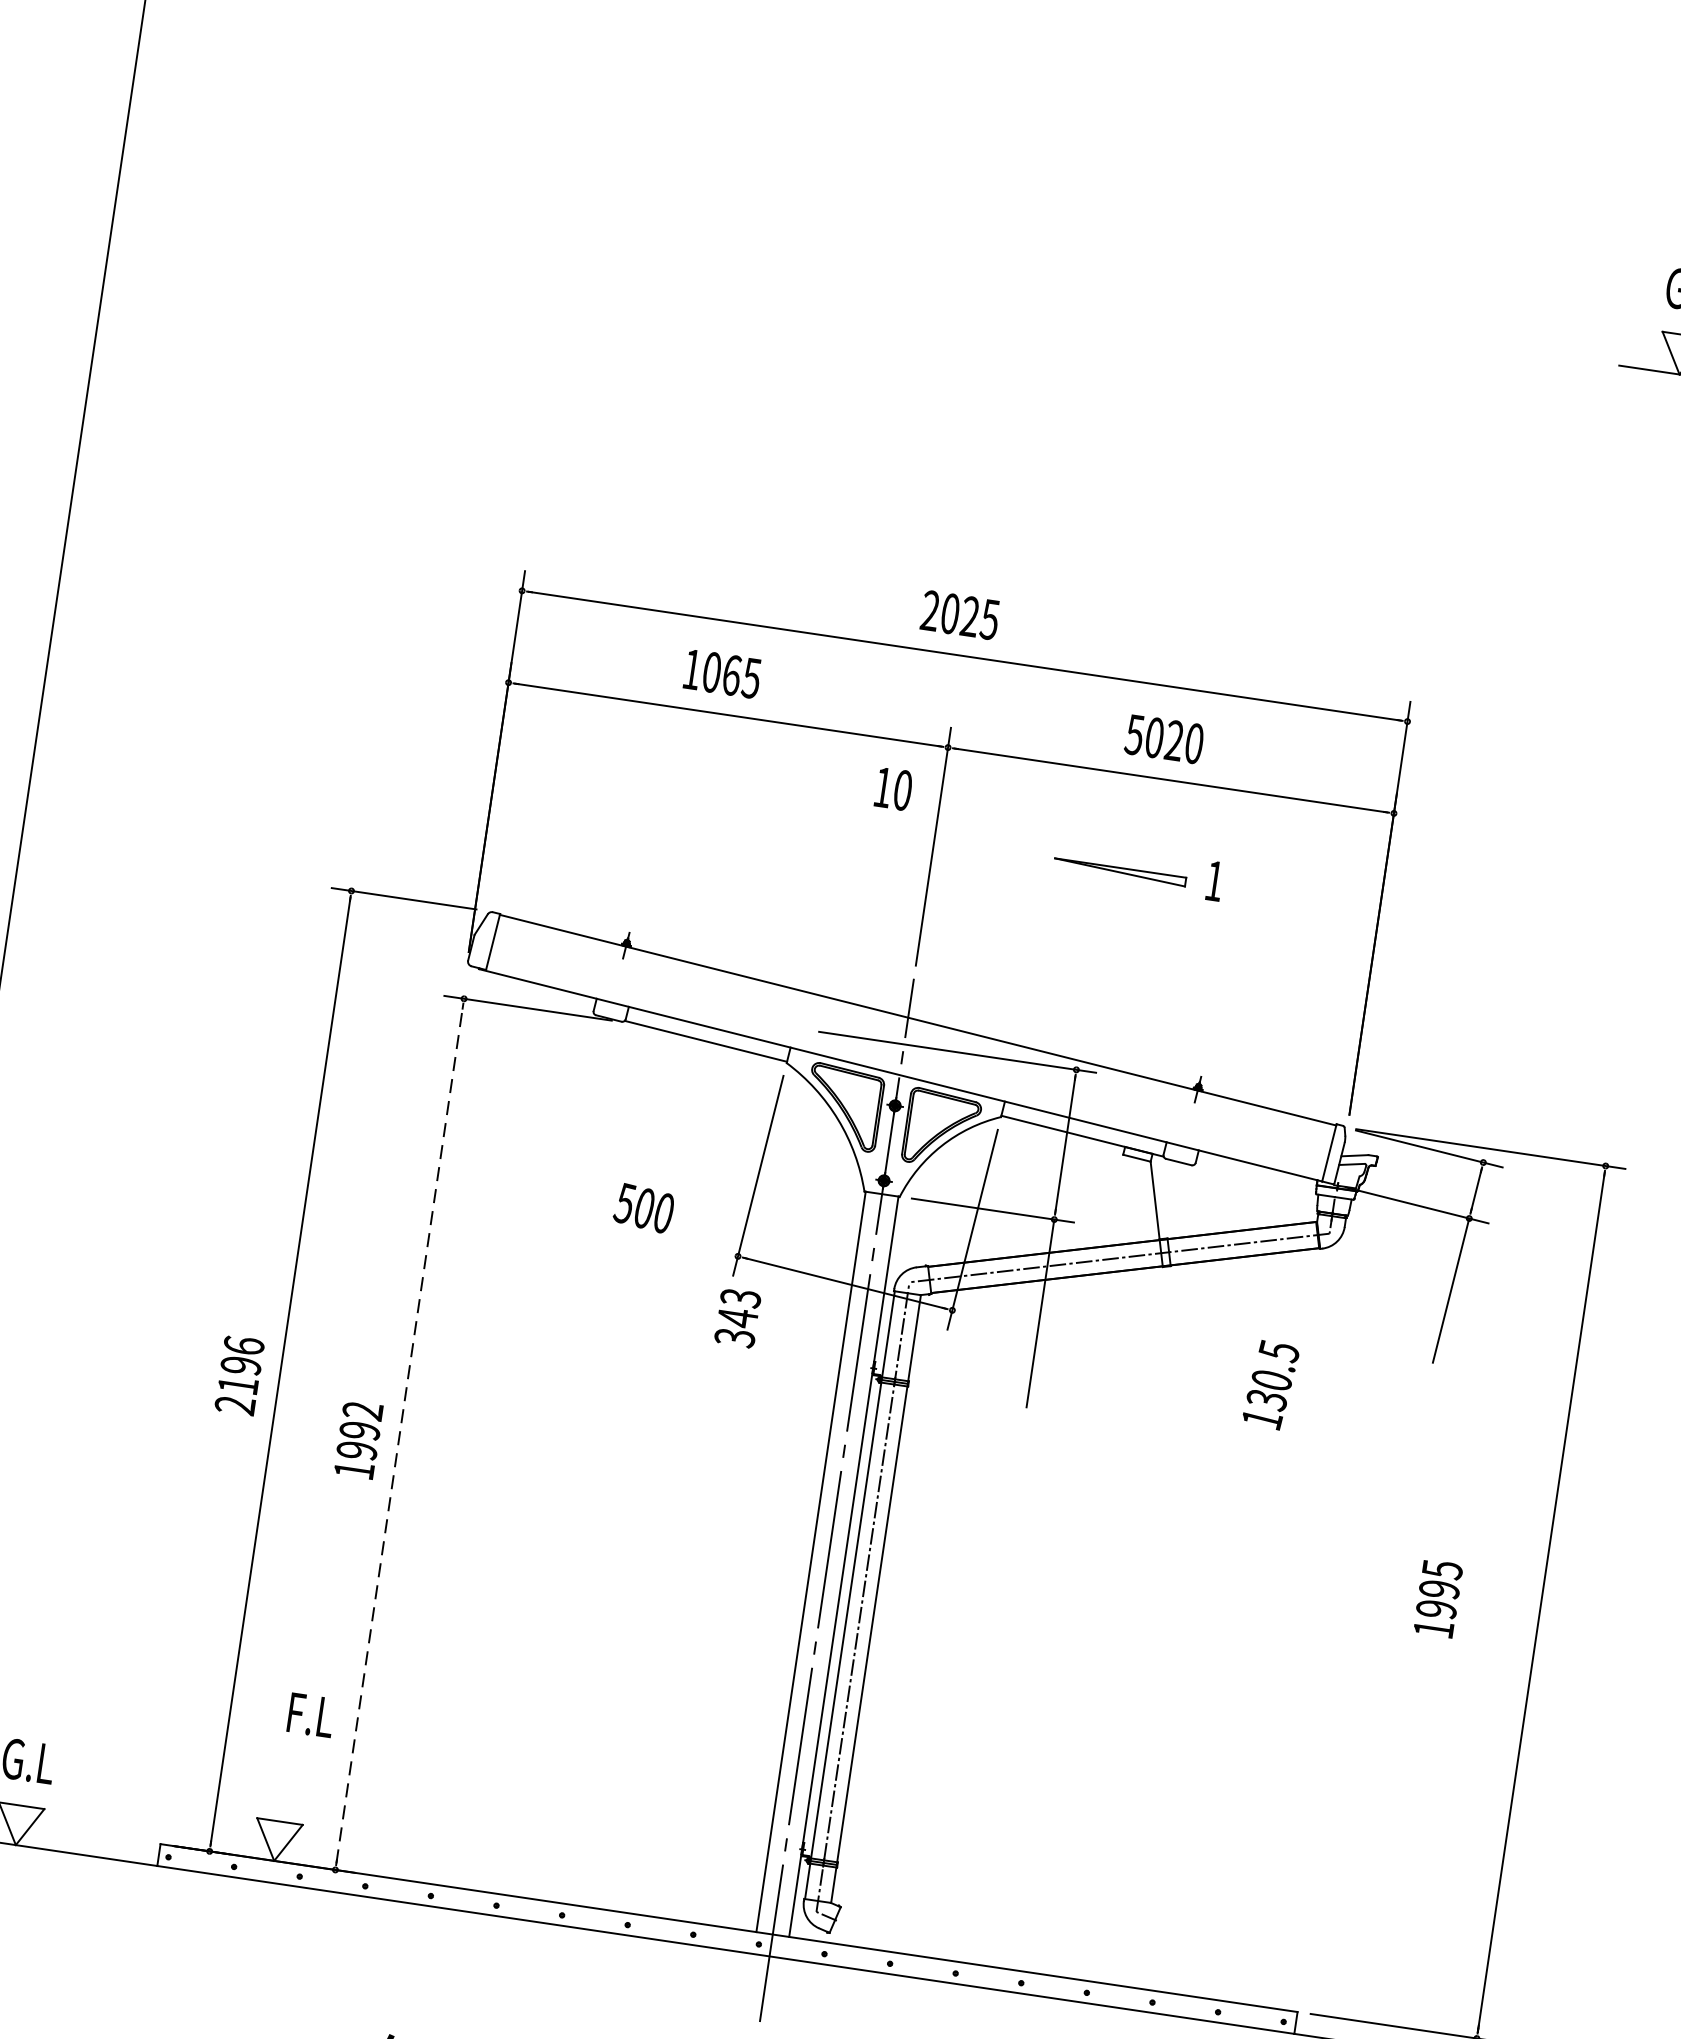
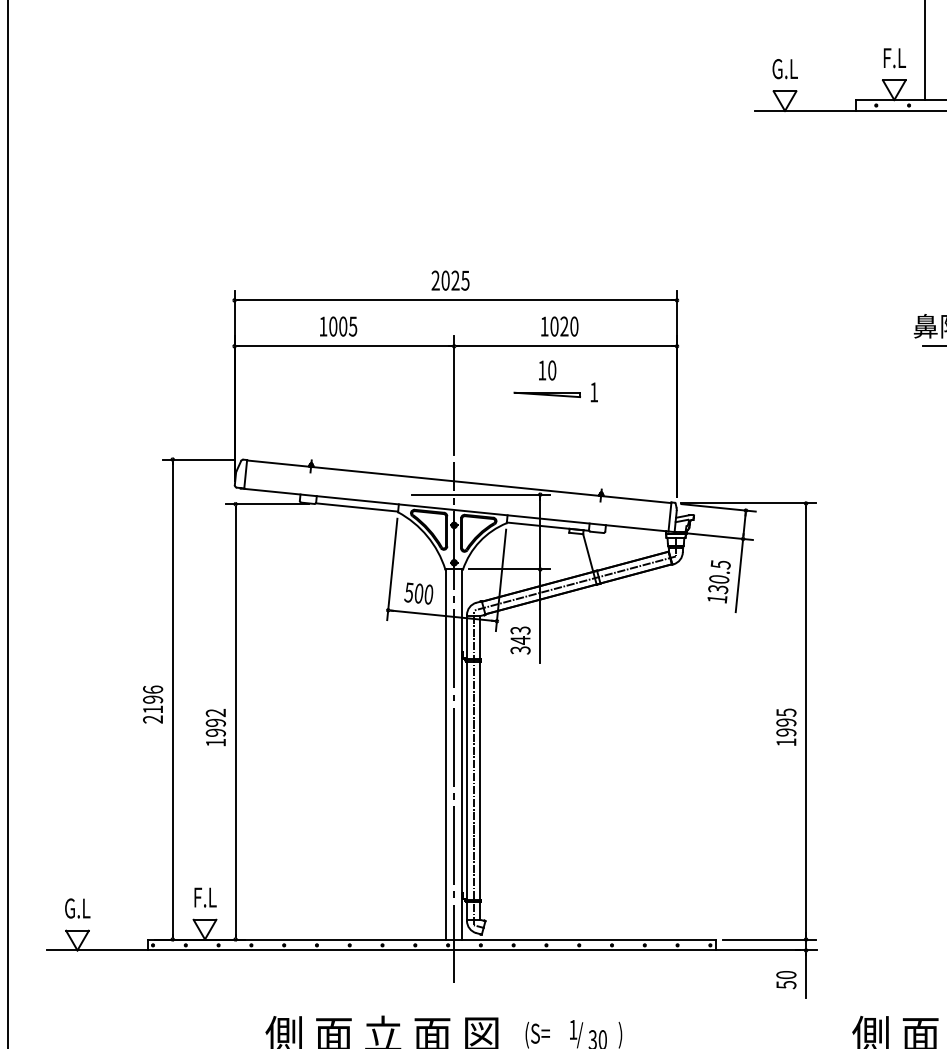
text: (732, 675) -> (343, 326), 1065 -> 1005
text: (1134, 734) -> (544, 326), 5020 -> 1020
text: (893, 789) -> (547, 370), moved
text: (643, 1208) -> (418, 593), moved
text: (737, 1318) -> (520, 640), moved
text: (1269, 1384) -> (718, 581), moved
line: (399, 1433) -> (235, 721), dashed -> solid
text: (1438, 1597) -> (786, 726), moved
text: (311, 1715) -> (205, 897), moved

